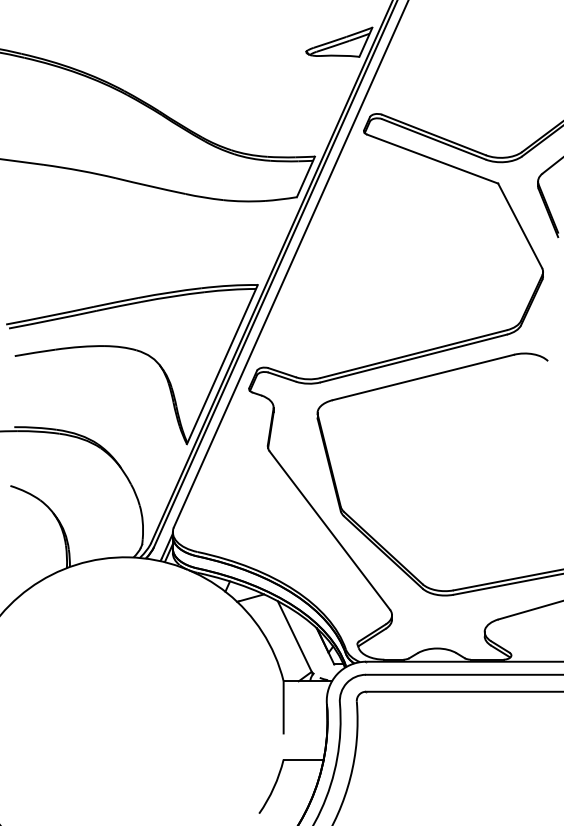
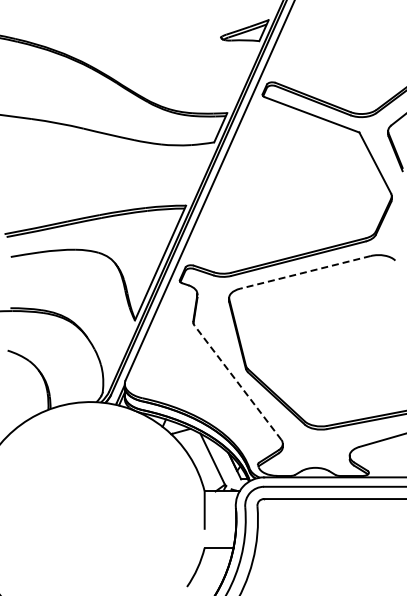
line: (422, 377) -> (304, 272), solid -> dashed
line: (330, 530) -> (238, 382), solid -> dashed

